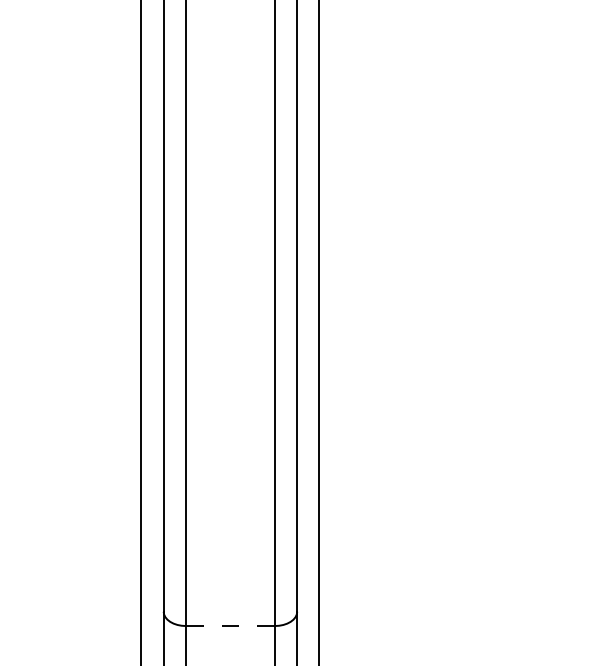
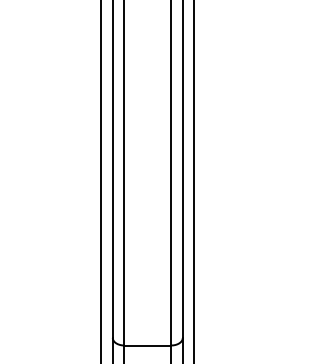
line: (231, 625) -> (148, 345), dashed -> solid

